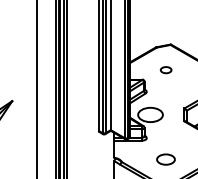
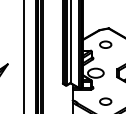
part: (165, 69) -> (105, 44), size x1.67

